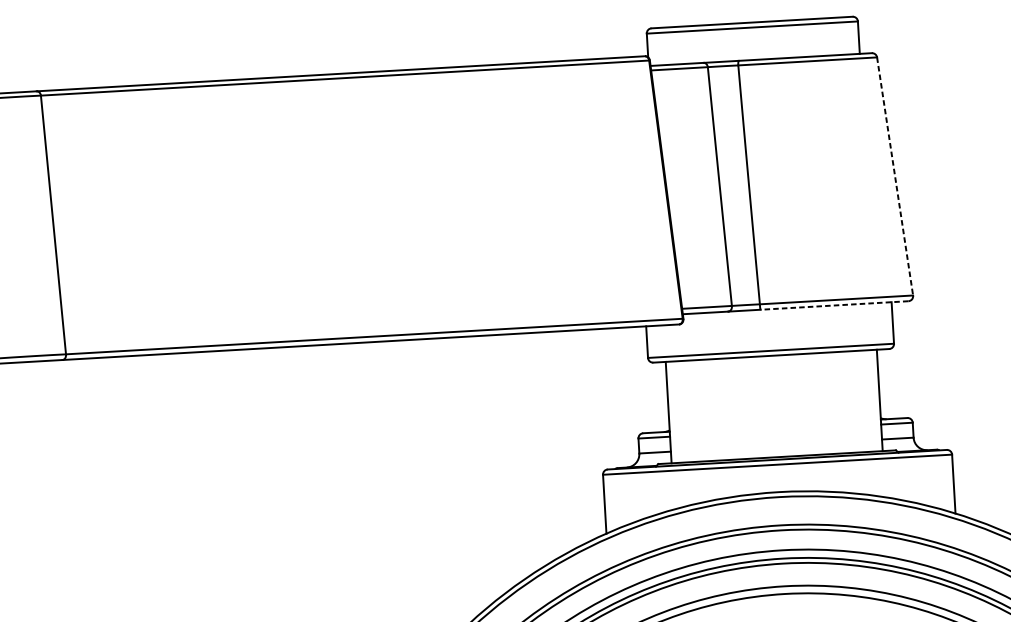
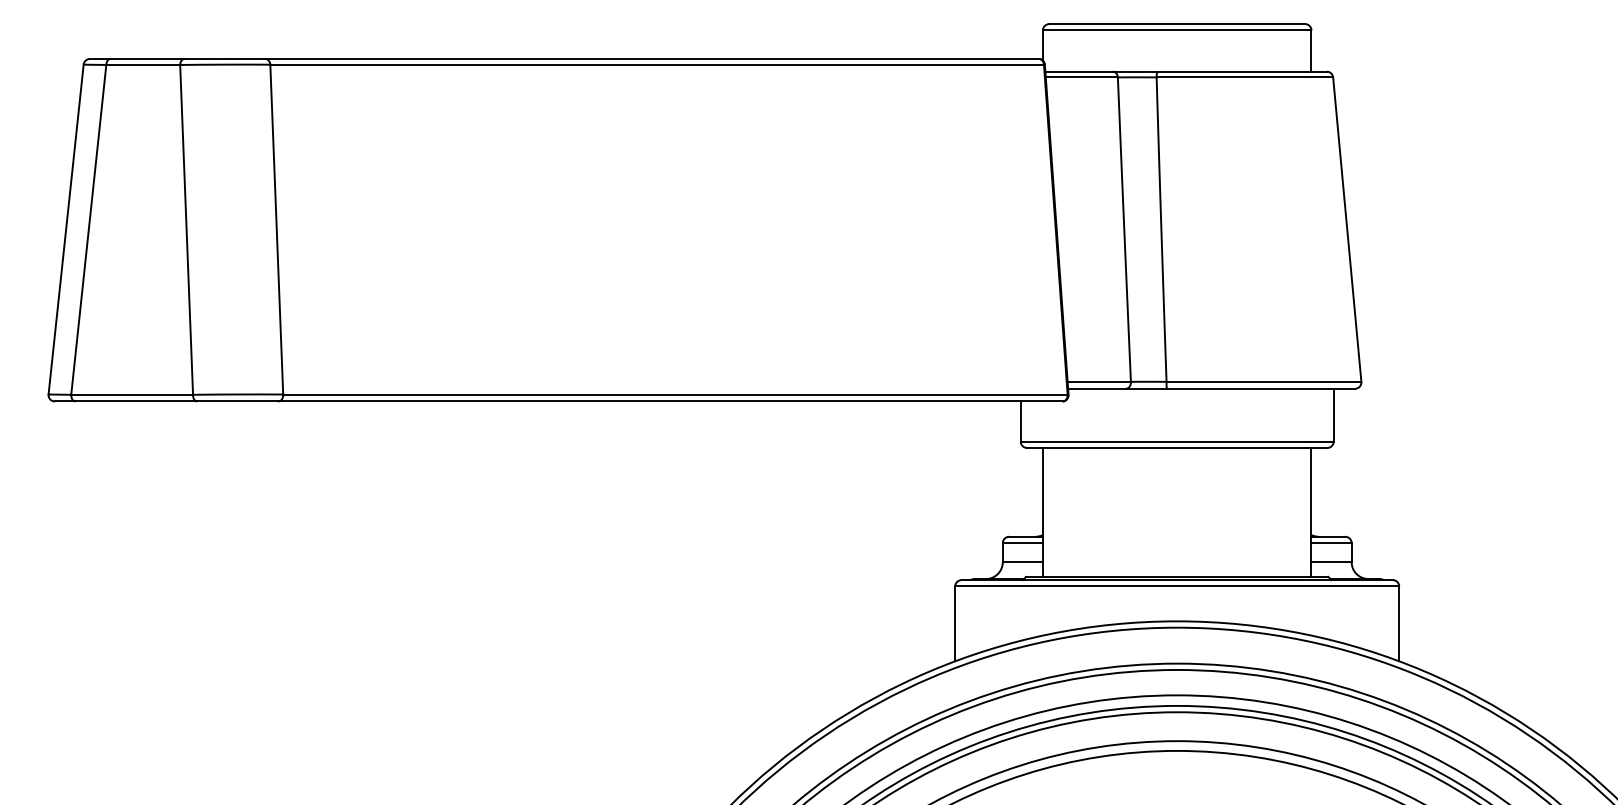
line: (895, 176) -> (1347, 229), dashed -> solid
line: (834, 305) -> (1260, 388), dashed -> solid

